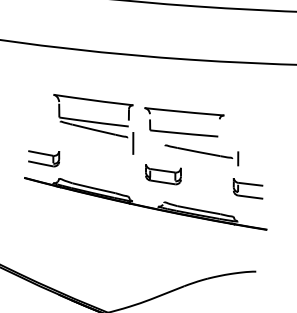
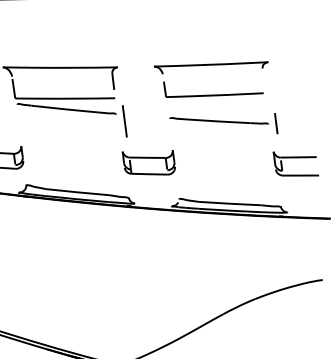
part: (186, 113) -> (214, 66), moved
part: (163, 174) -> (149, 162), moved

